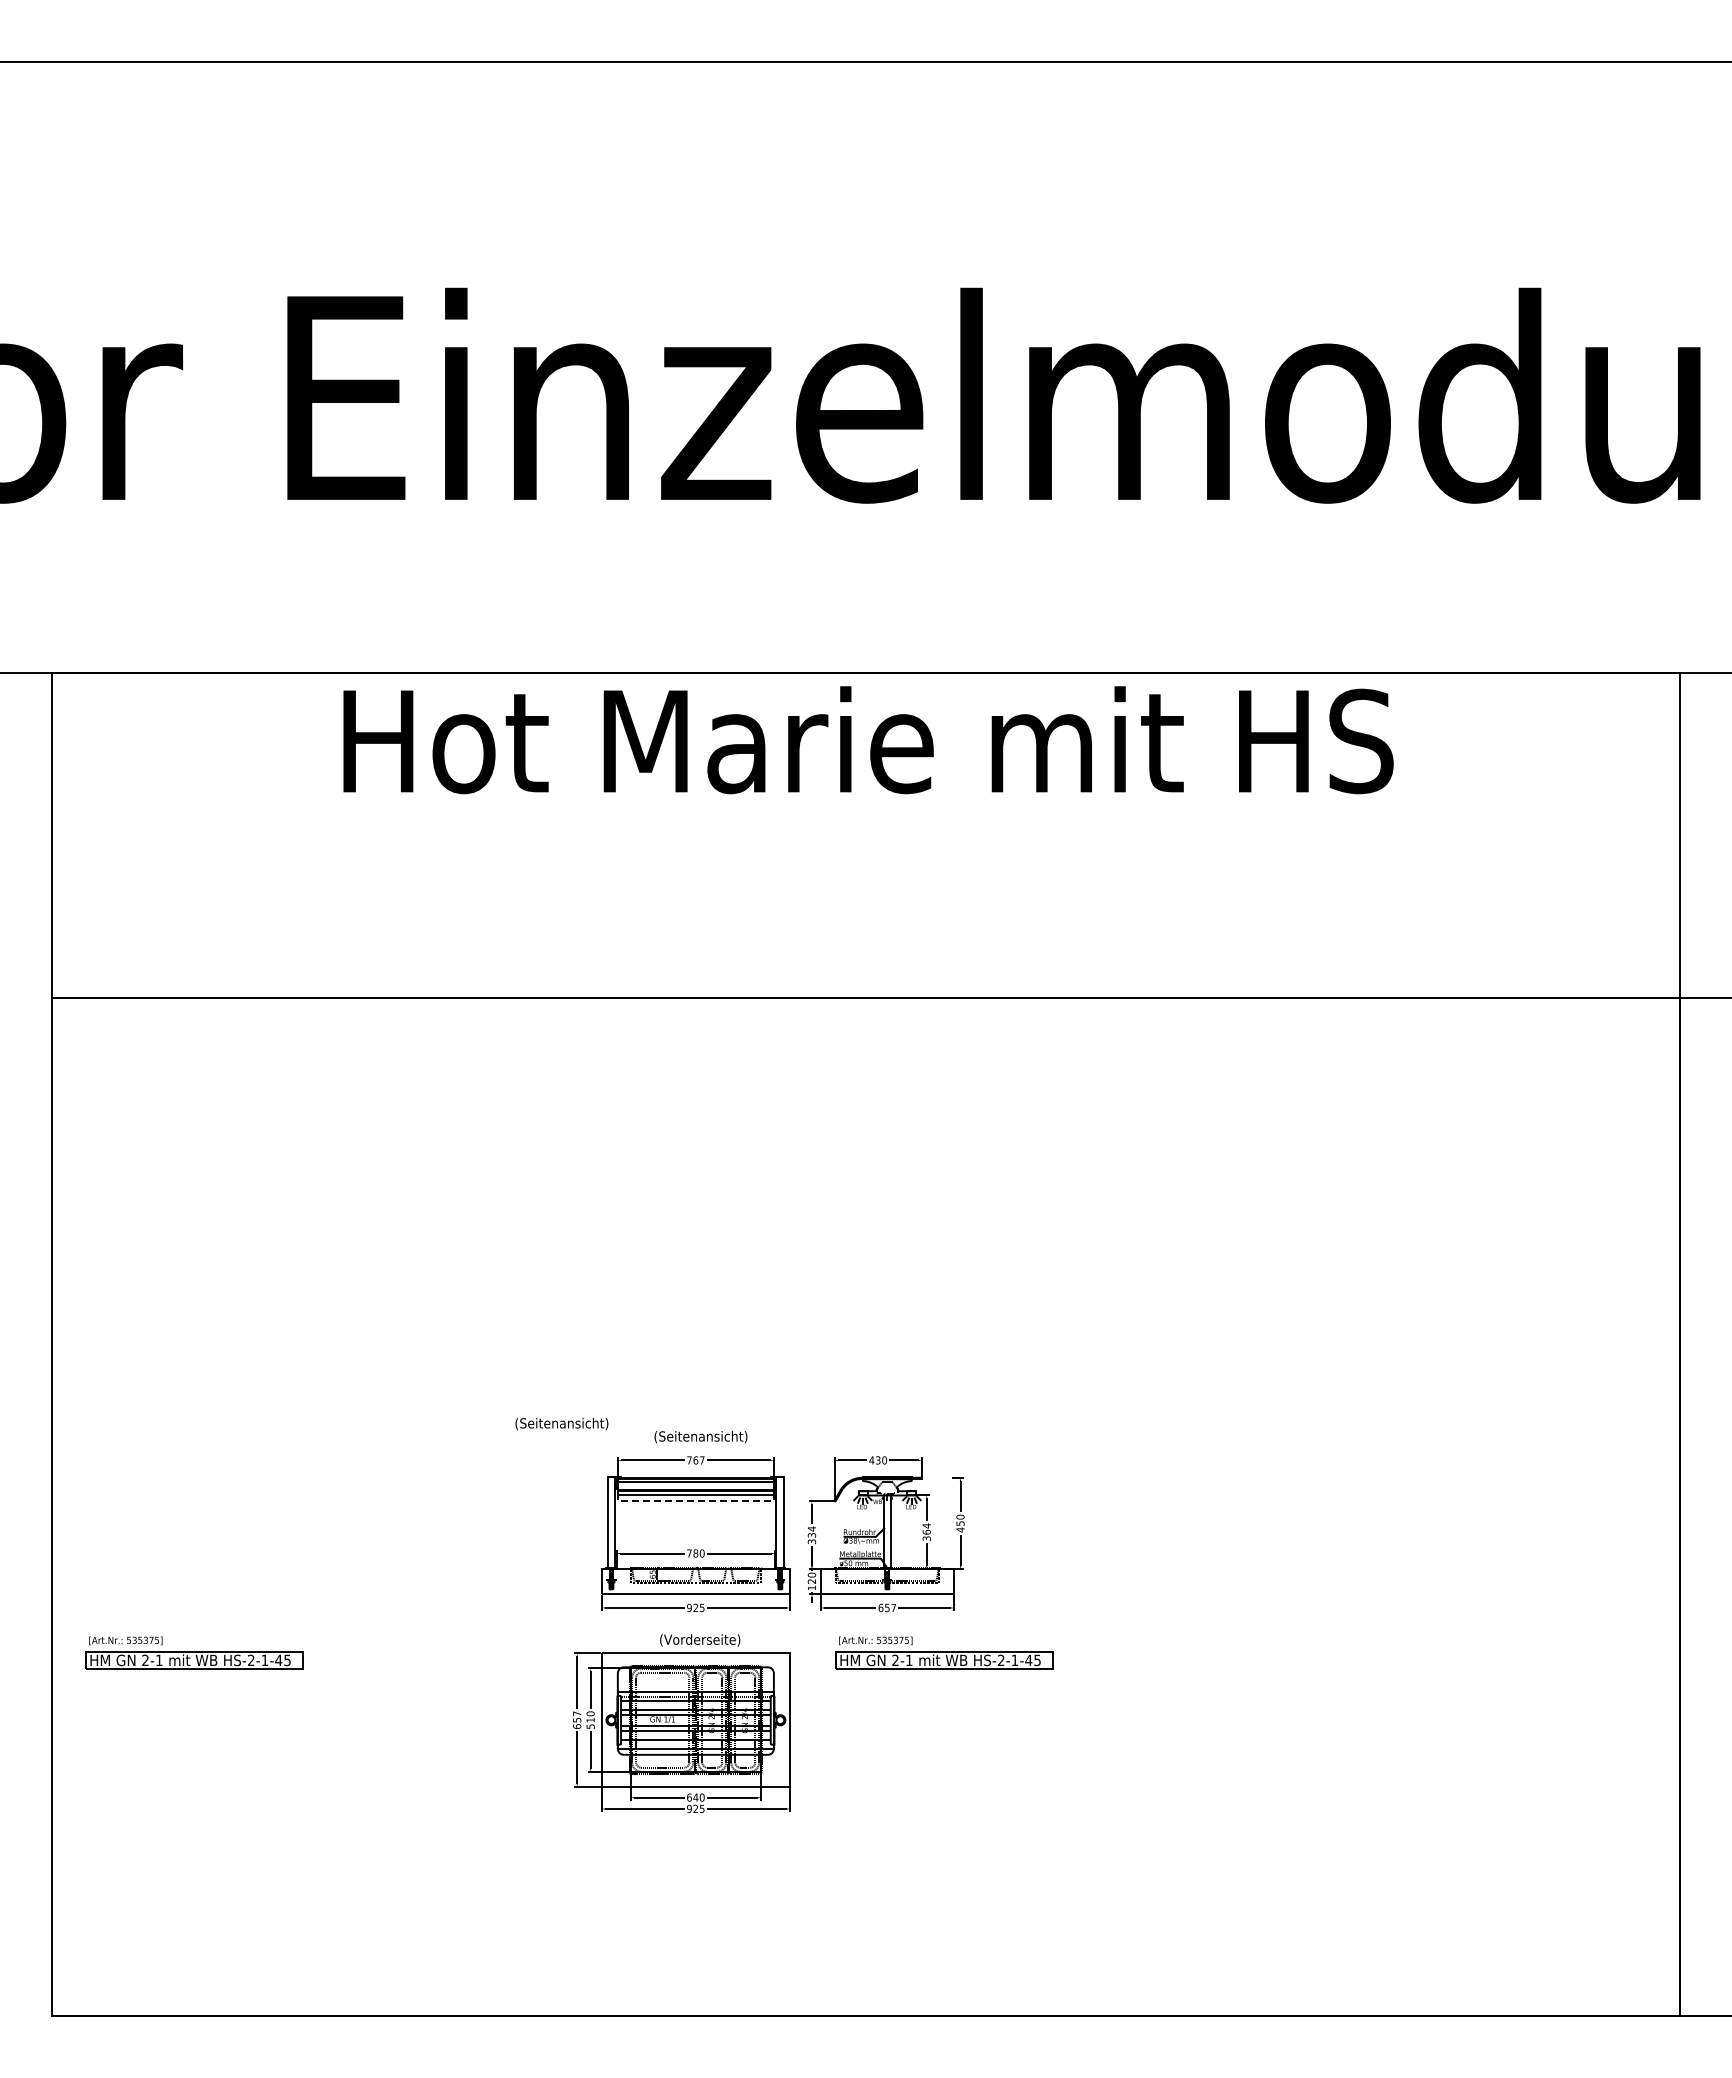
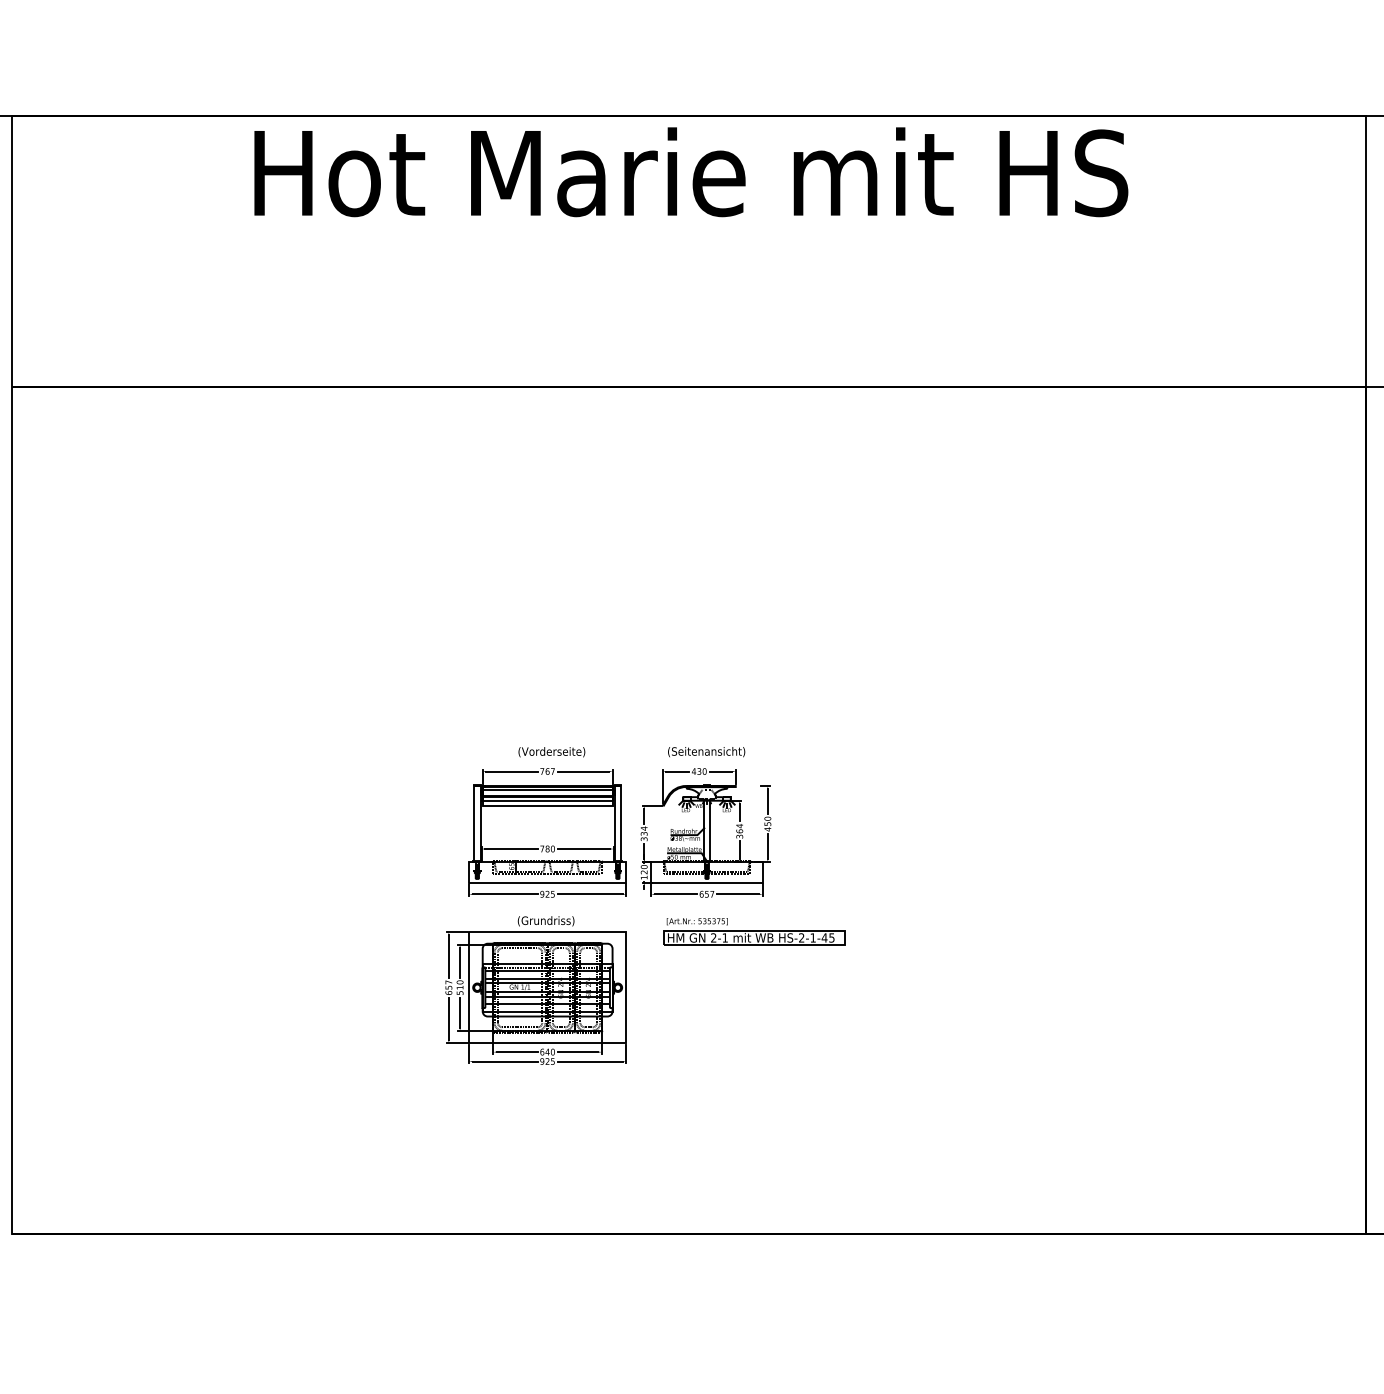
text: (561, 1423) -> (706, 751), moved
text: (700, 1437) -> (551, 752), (Seitenansicht) -> (Vorderseite)
line: (701, 1501) -> (552, 805), dashed -> solid
text: (702, 1640) -> (553, 921), (Vorderseite) -> (Grundriss)
part: (194, 1652) -> (130, 931), removed

